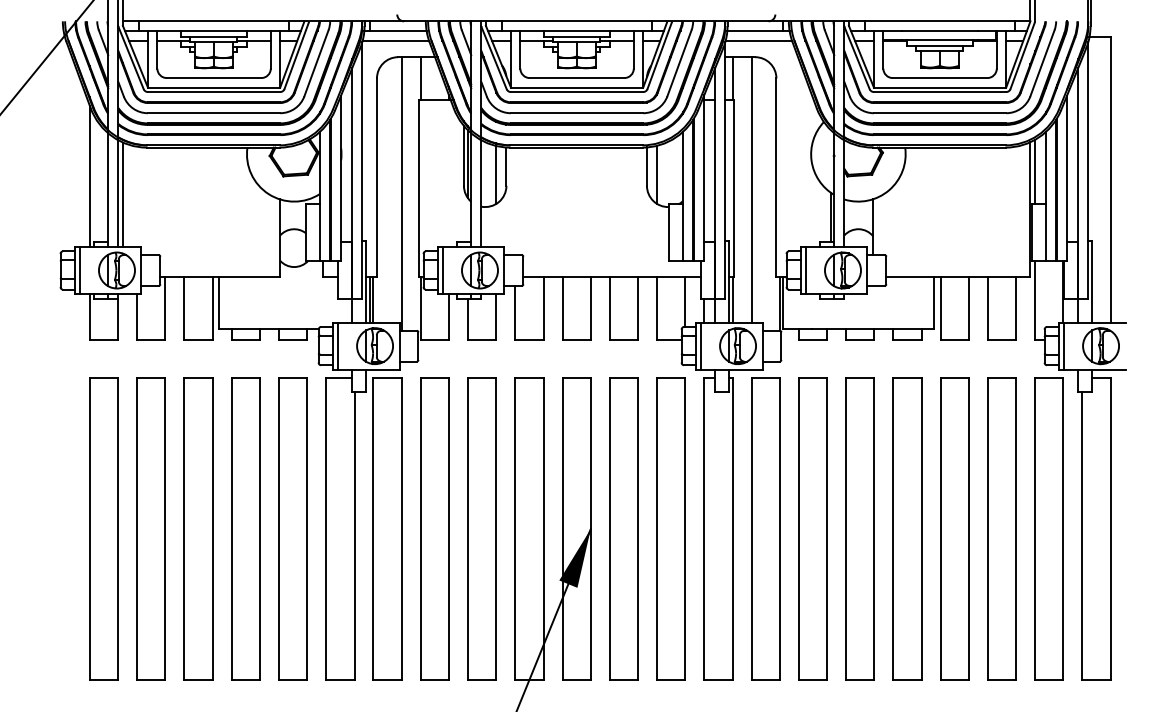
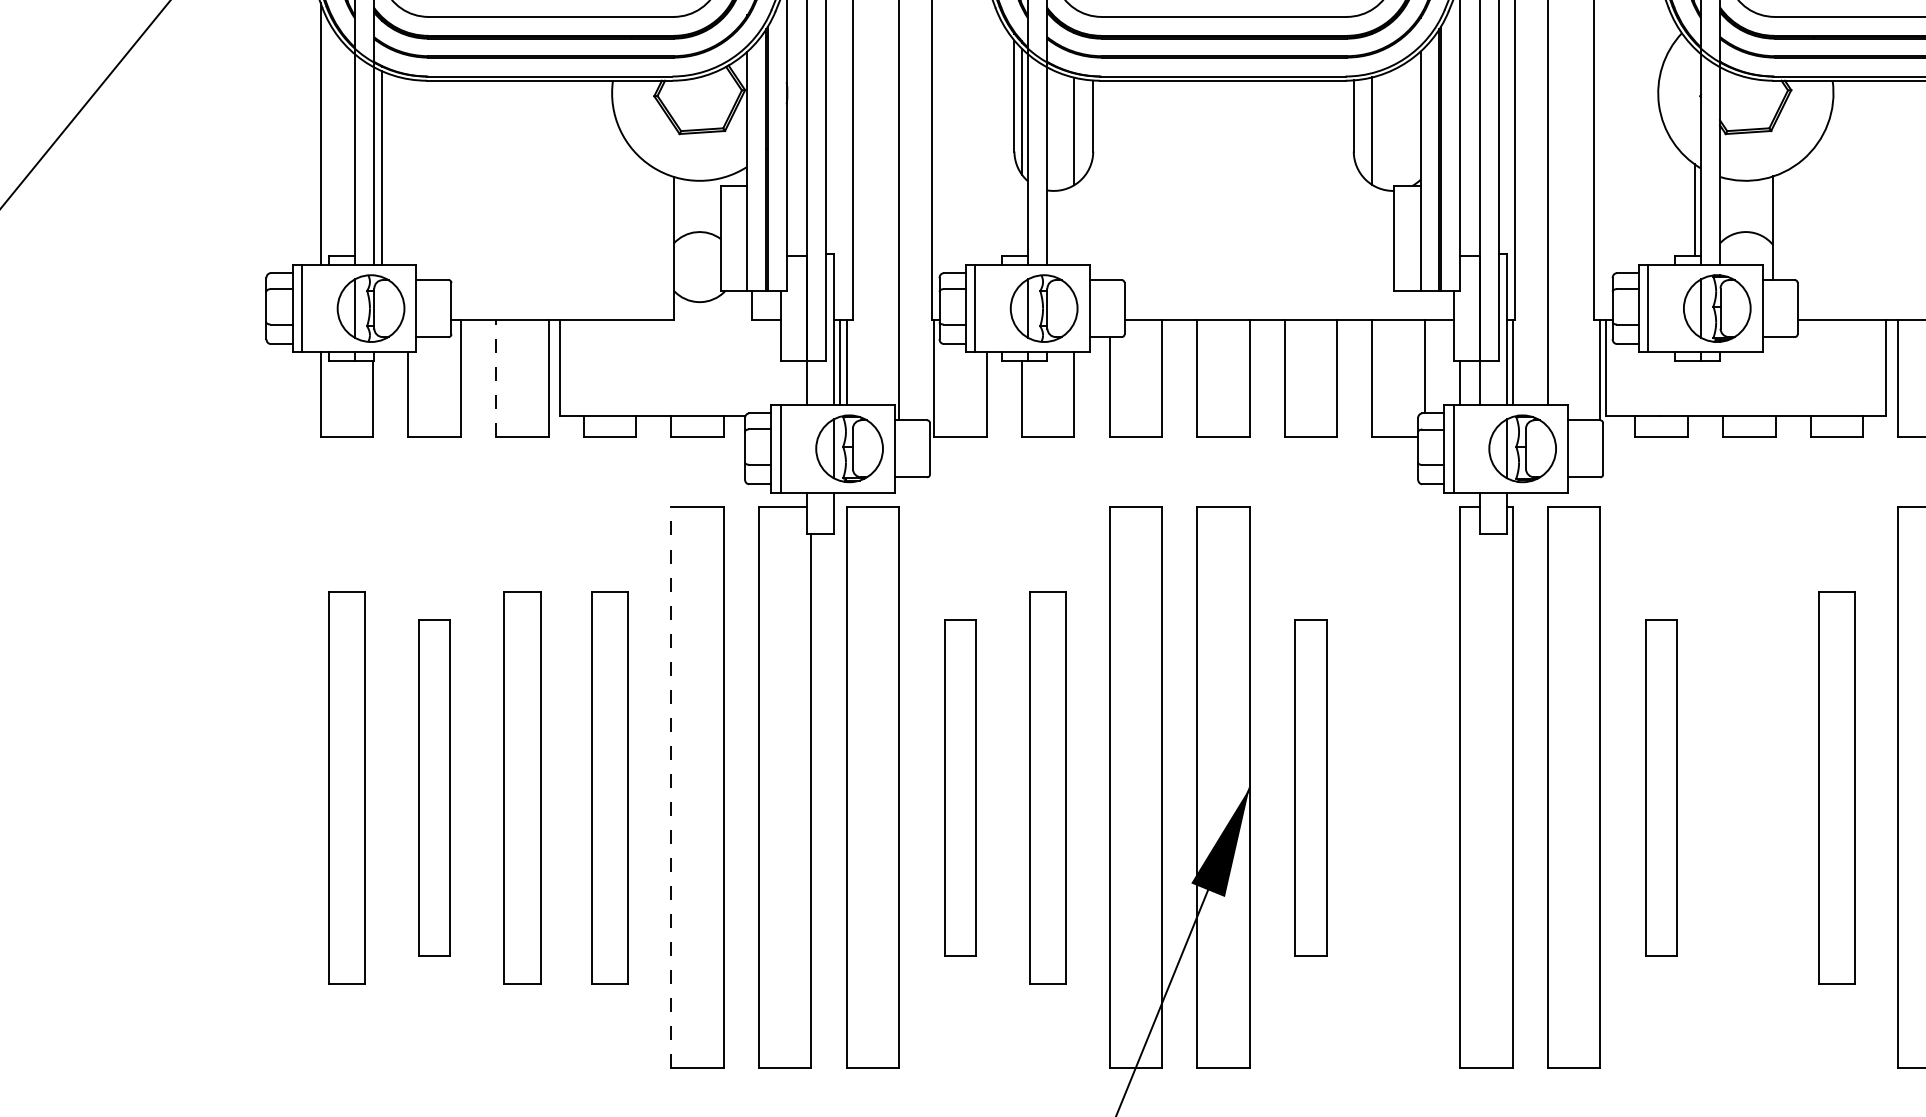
line: (184, 308) -> (496, 379), solid -> dashed
part: (103, 528) -> (346, 786), size x0.7
part: (150, 528) -> (433, 786), size x0.6
part: (198, 528) -> (522, 786), size x0.7
part: (245, 528) -> (609, 786), size x0.7
line: (278, 528) -> (670, 786), solid -> dashed
part: (434, 528) -> (959, 786), size x0.6
part: (481, 528) -> (1046, 786), size x0.7
part: (623, 528) -> (1310, 786), size x0.6
part: (670, 528) -> (1397, 786), removed
part: (812, 528) -> (1660, 786), size x0.6
part: (859, 528) -> (1747, 786), removed
part: (907, 528) -> (1836, 786), size x0.7

